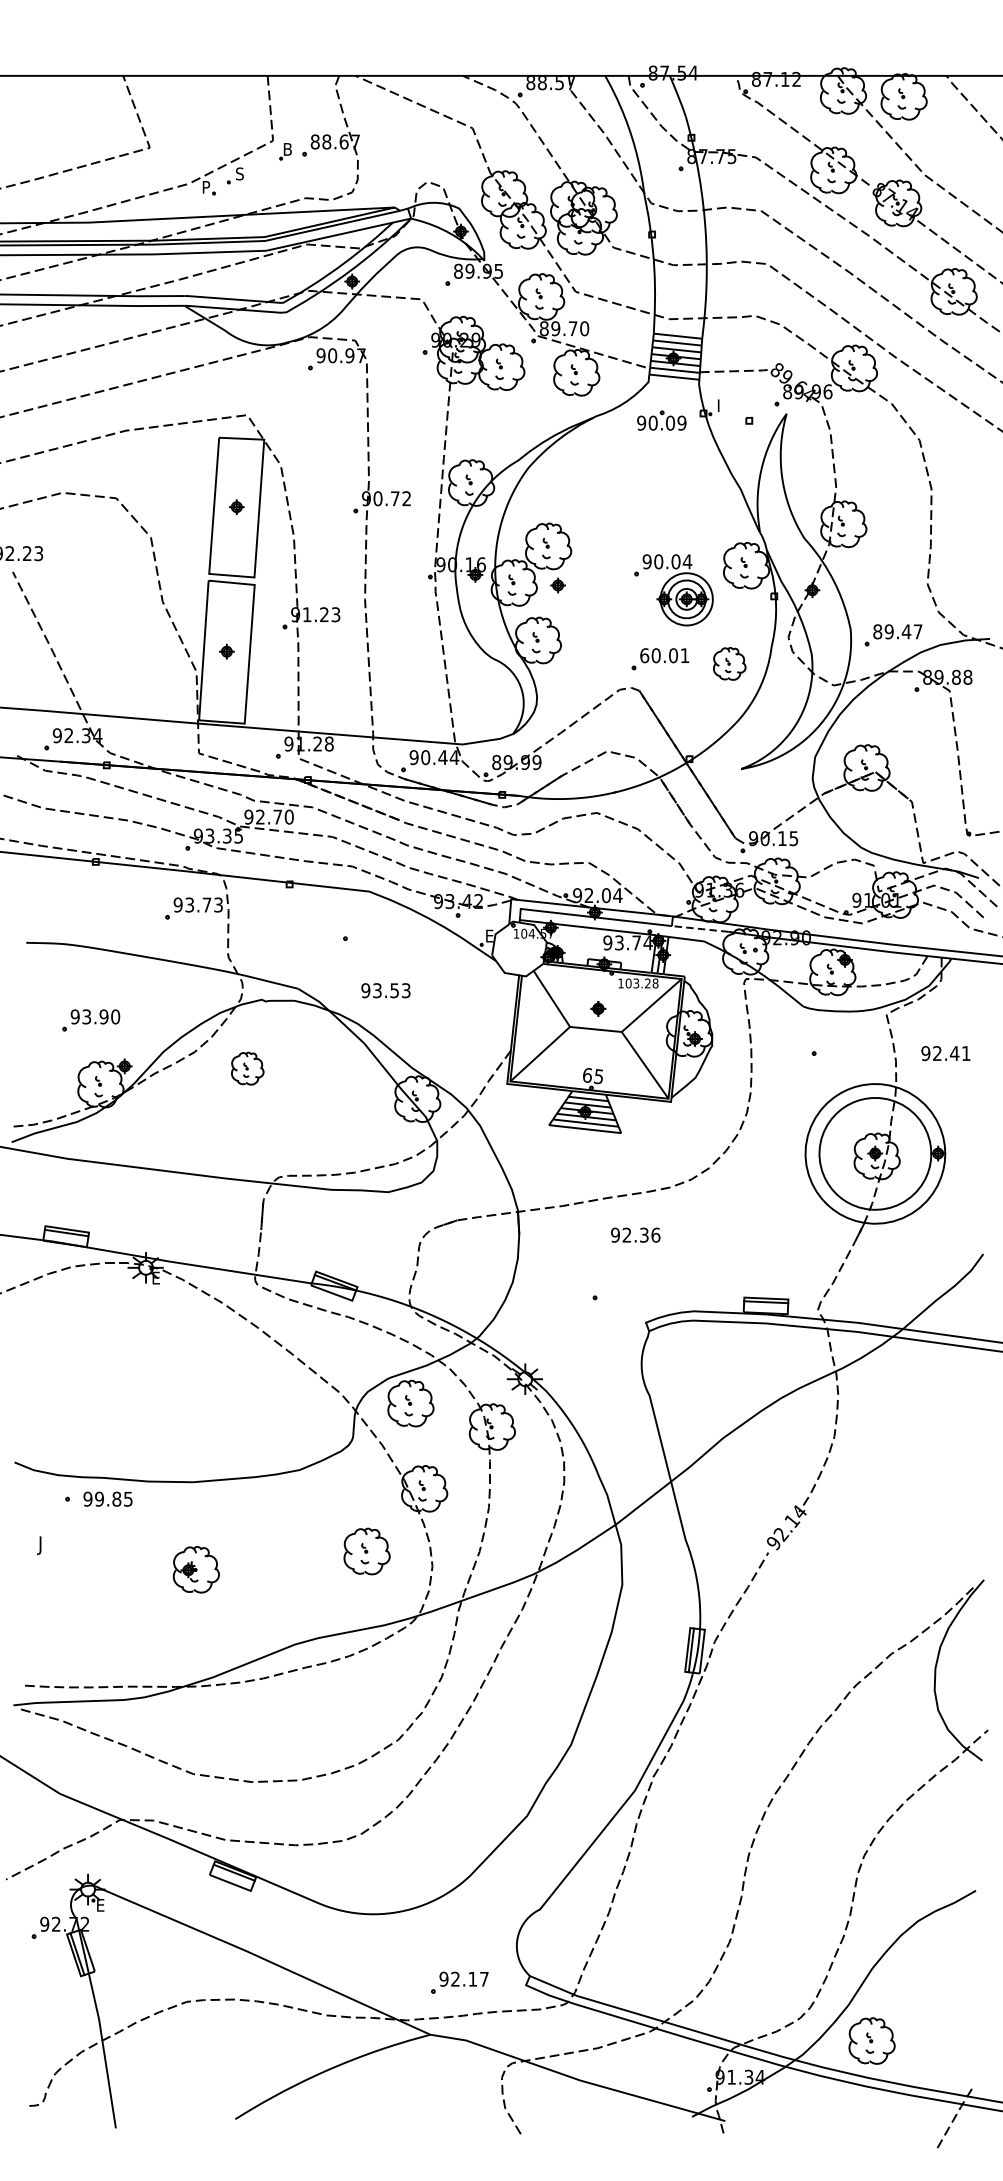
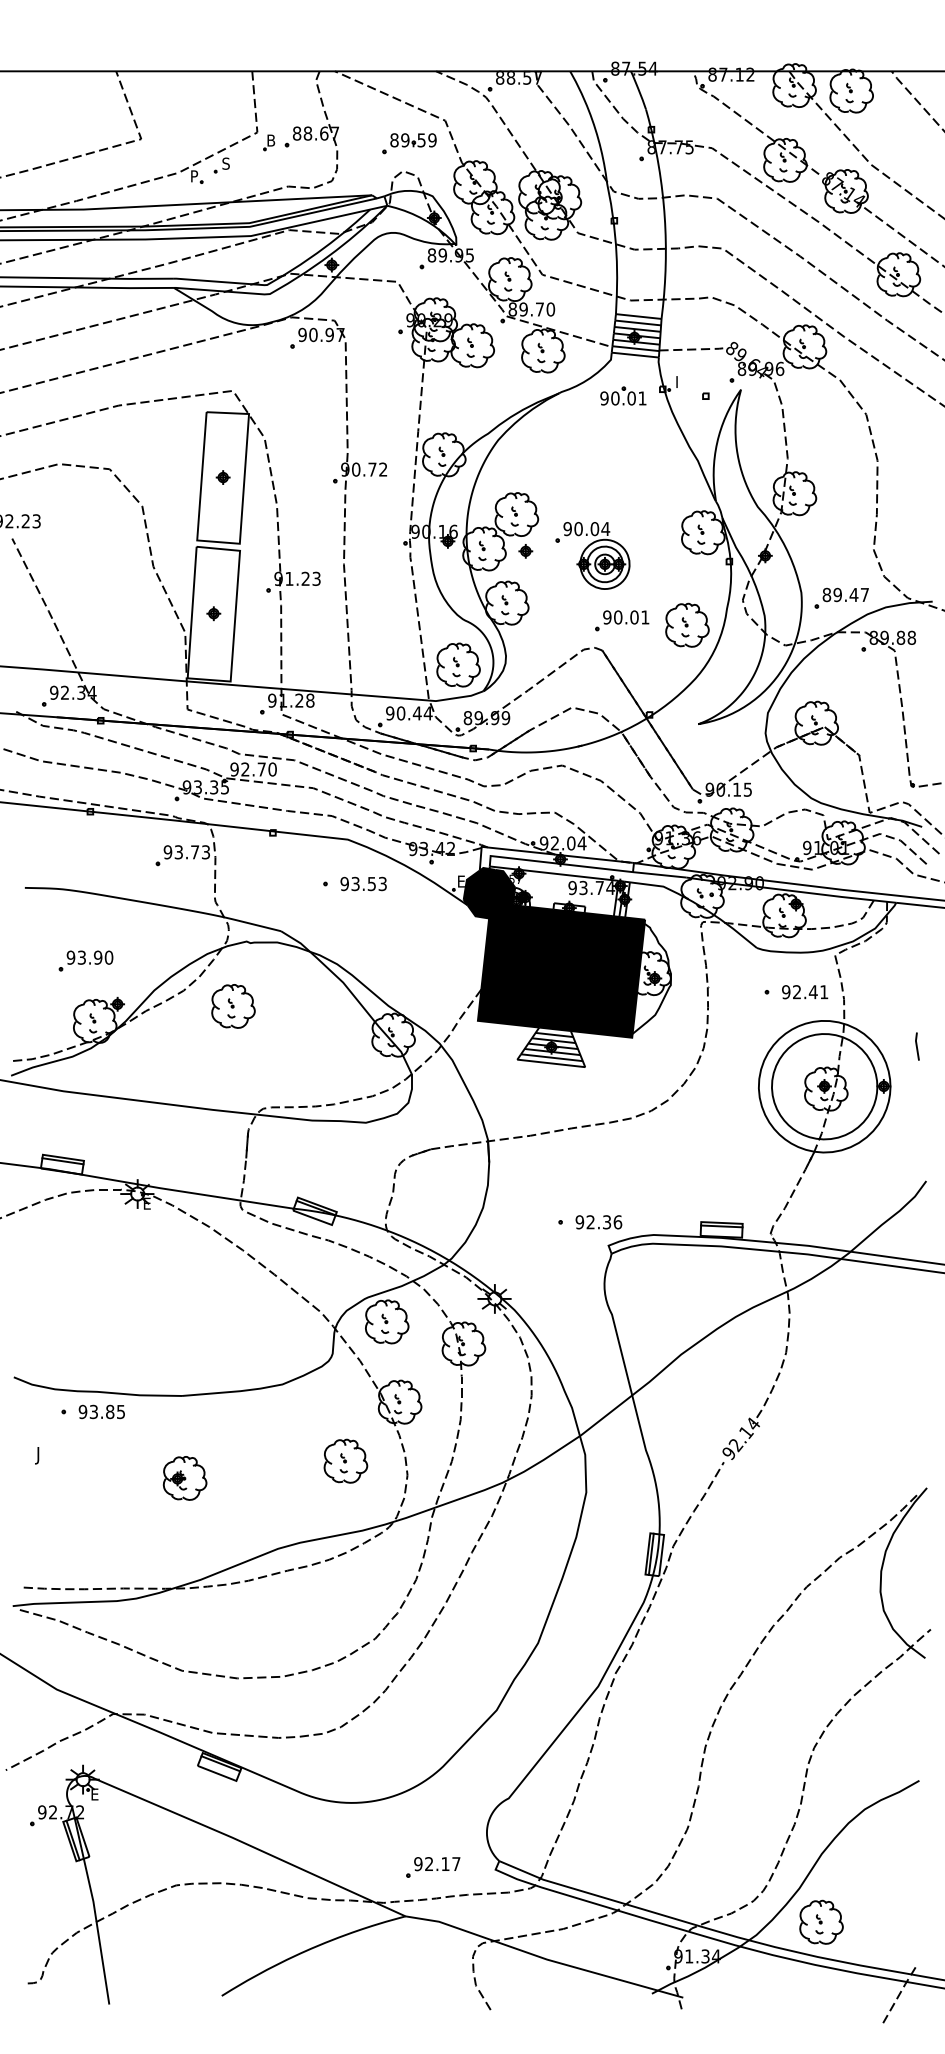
part: (434, 152) -> (409, 143), added
text: (681, 423) -> (642, 398), 90.09 -> 90.01
part: (673, 589) -> (592, 555), moved
text: (644, 655) -> (607, 617), 60.01 -> 90.01
part: (729, 663) -> (687, 624), size x1.43
part: (486, 705) -> (458, 664), added
line: (700, 928) -> (659, 874), dashed -> solid
text: (385, 990) -> (363, 883), moved
fill: (588, 1011) -> (554, 952), added
text: (946, 1053) -> (805, 992), moved
part: (247, 1068) -> (233, 1006), size x1.43
line: (973, 1111) -> (917, 1046), added
text: (635, 1235) -> (598, 1222), moved
text: (99, 1498) -> (93, 1411), 99.85 -> 93.85

